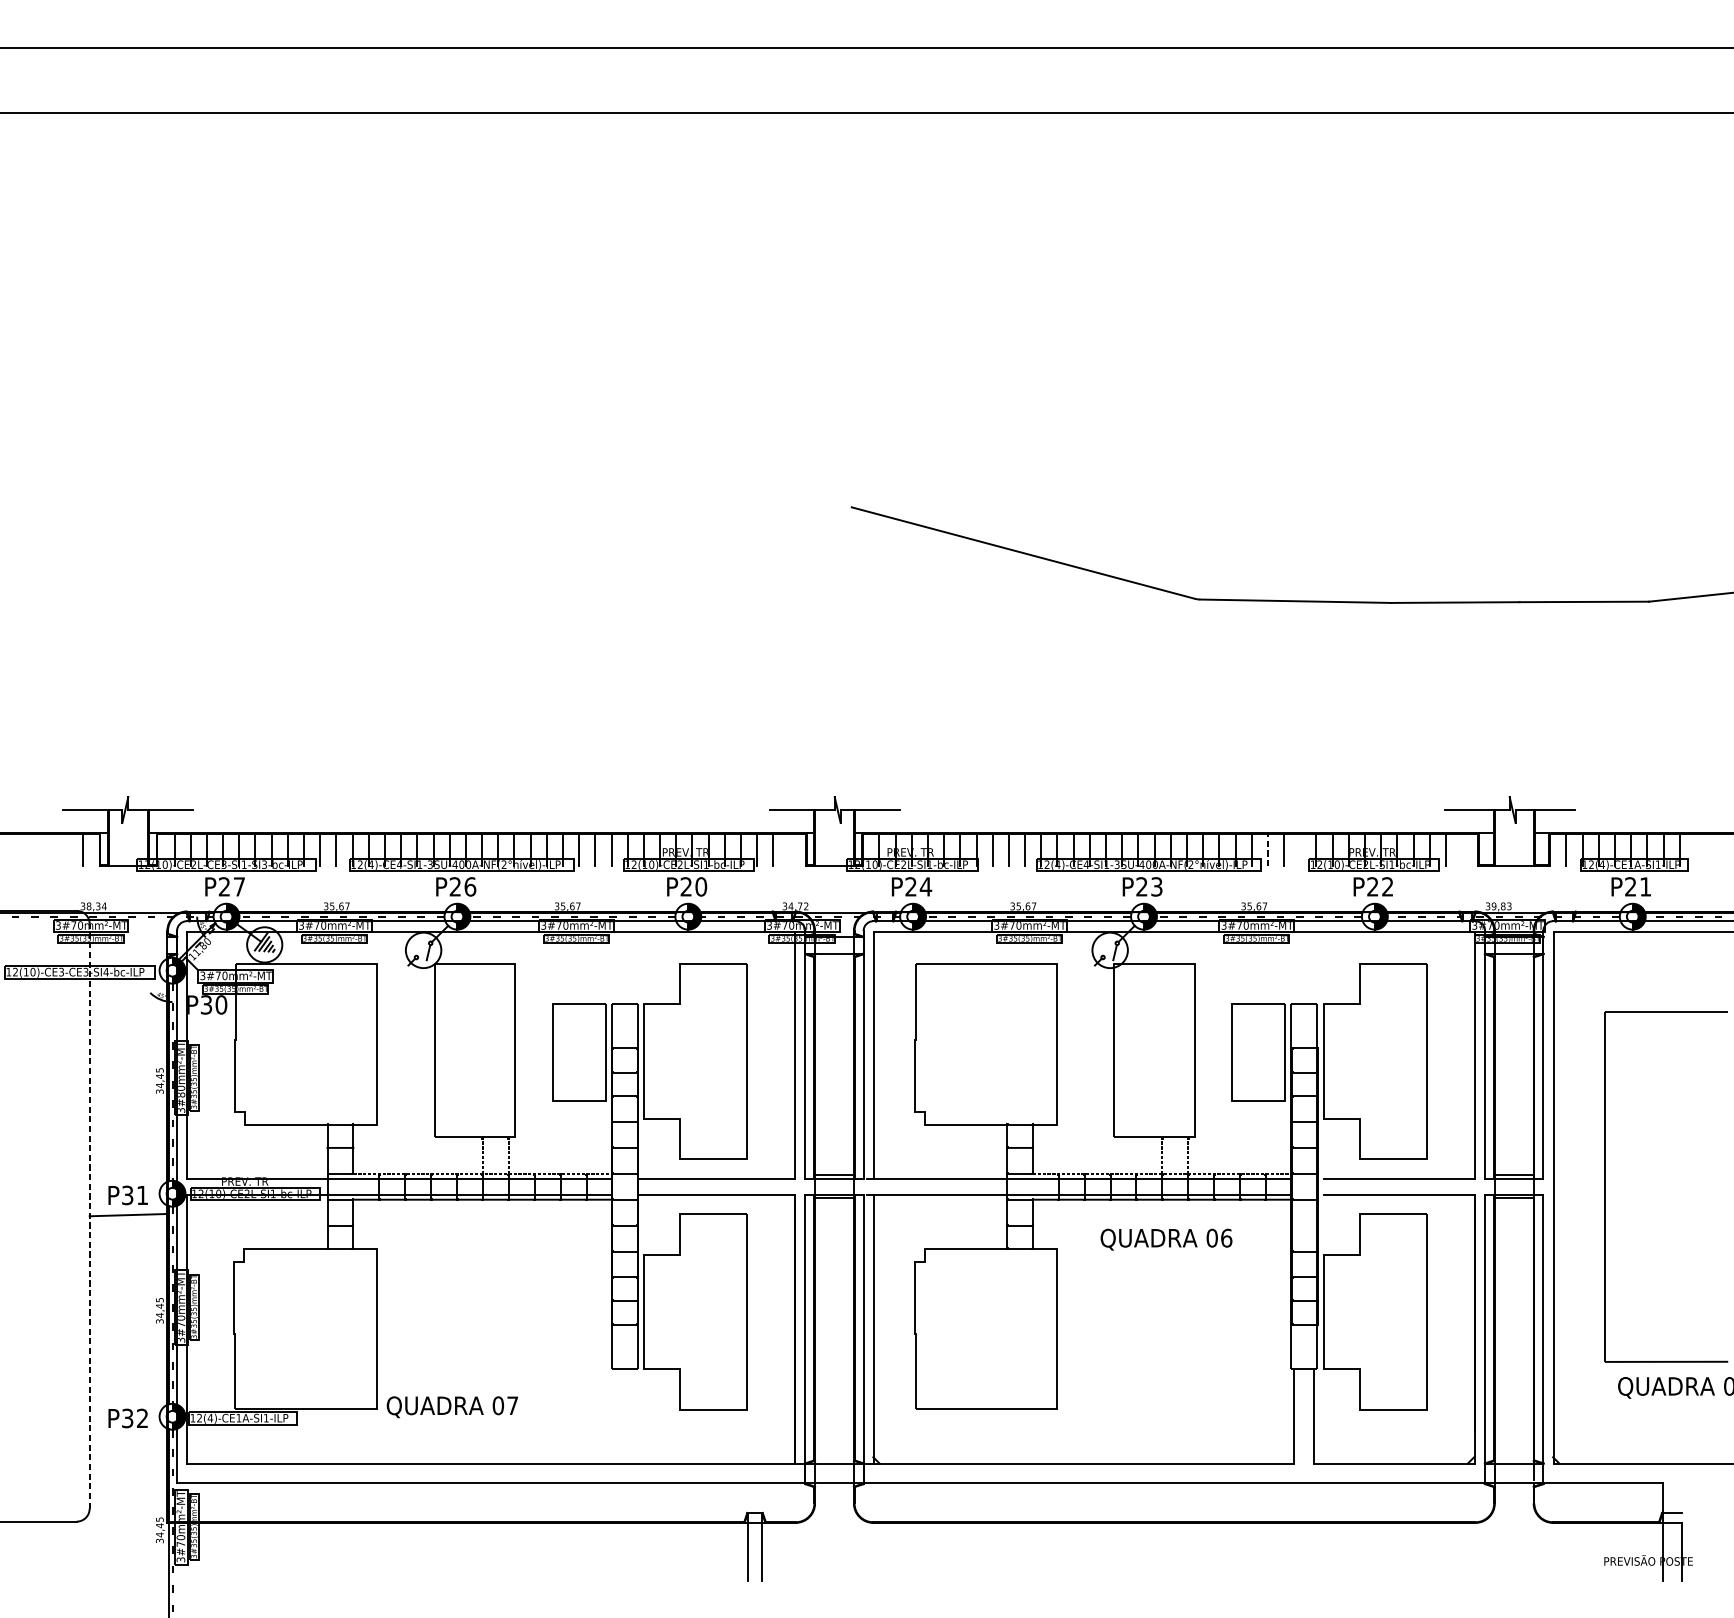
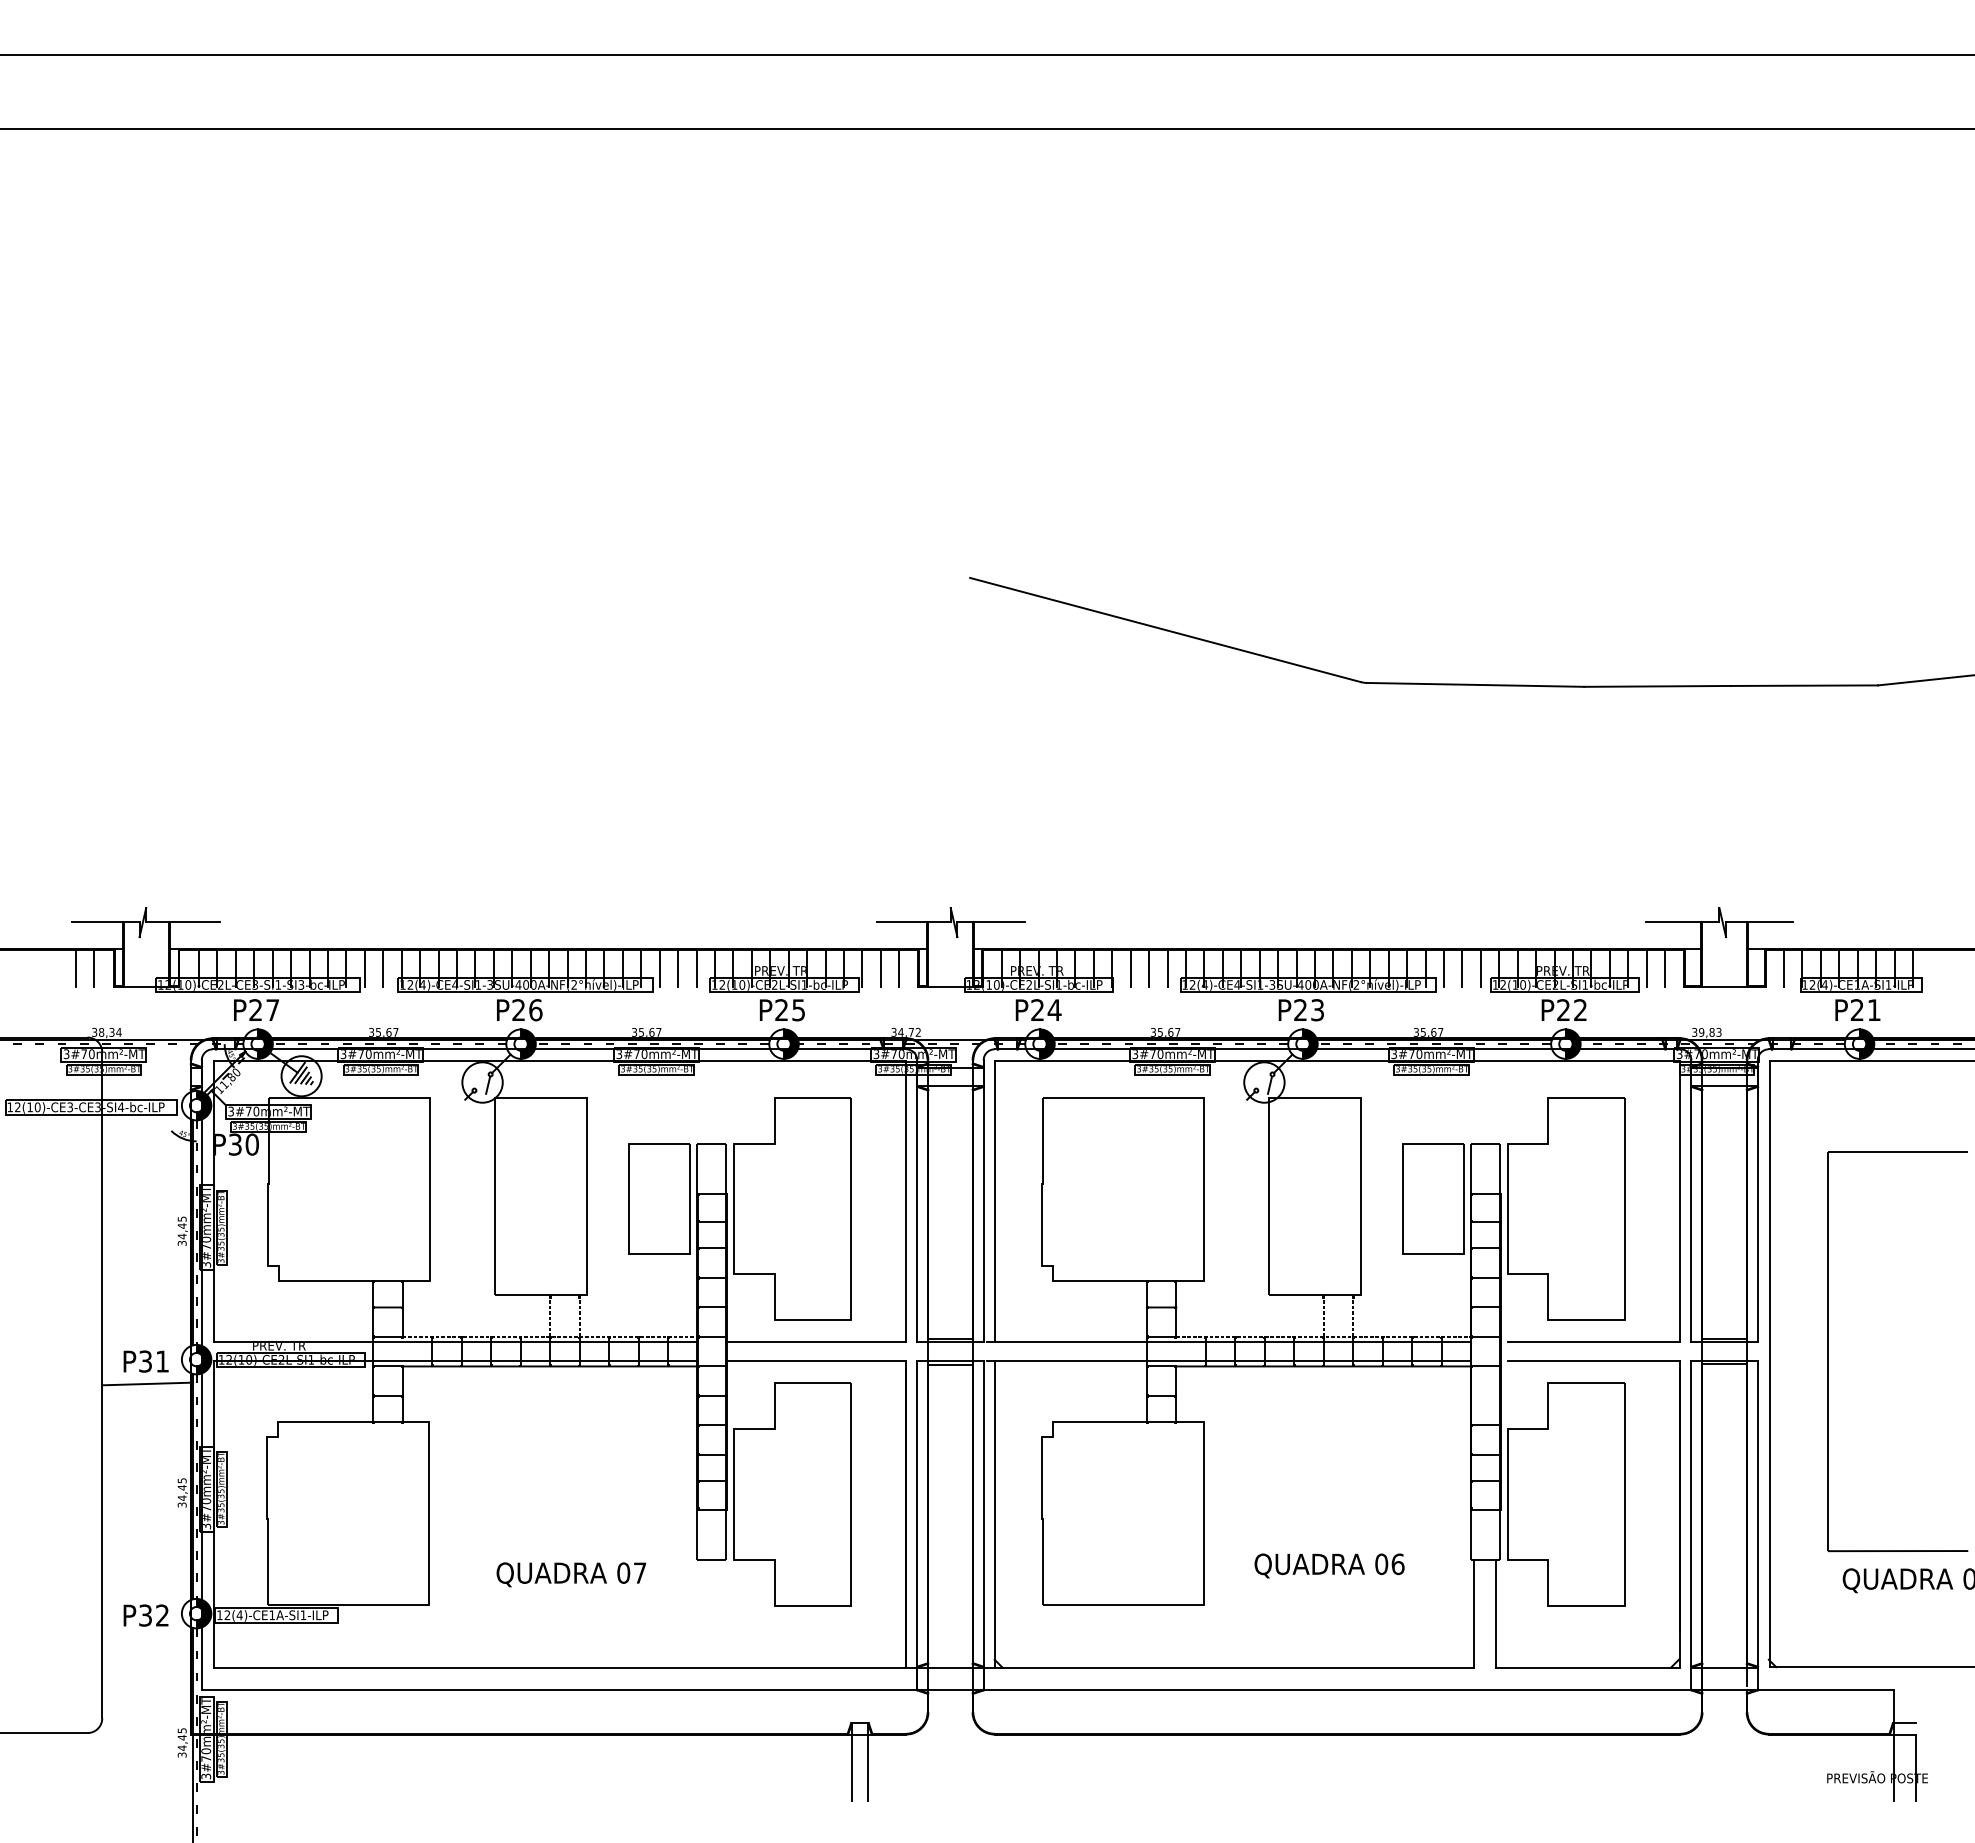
line: (66, 849) -> (75, 967), added
line: (789, 849) -> (899, 967), added
line: (1268, 849) -> (1444, 967), dashed -> solid
line: (1299, 849) -> (1480, 967), added
line: (1462, 849) -> (1665, 967), added
text: (701, 887) -> (798, 1010), P20 -> P25
text: (182, 1095) -> (207, 1247), 3#80mm²-MT -> 3#70mm²-MT
line: (89, 1215) -> (102, 1384), dashed -> solid
text: (1166, 1239) -> (1329, 1565), moved
text: (452, 1406) -> (571, 1574), moved

